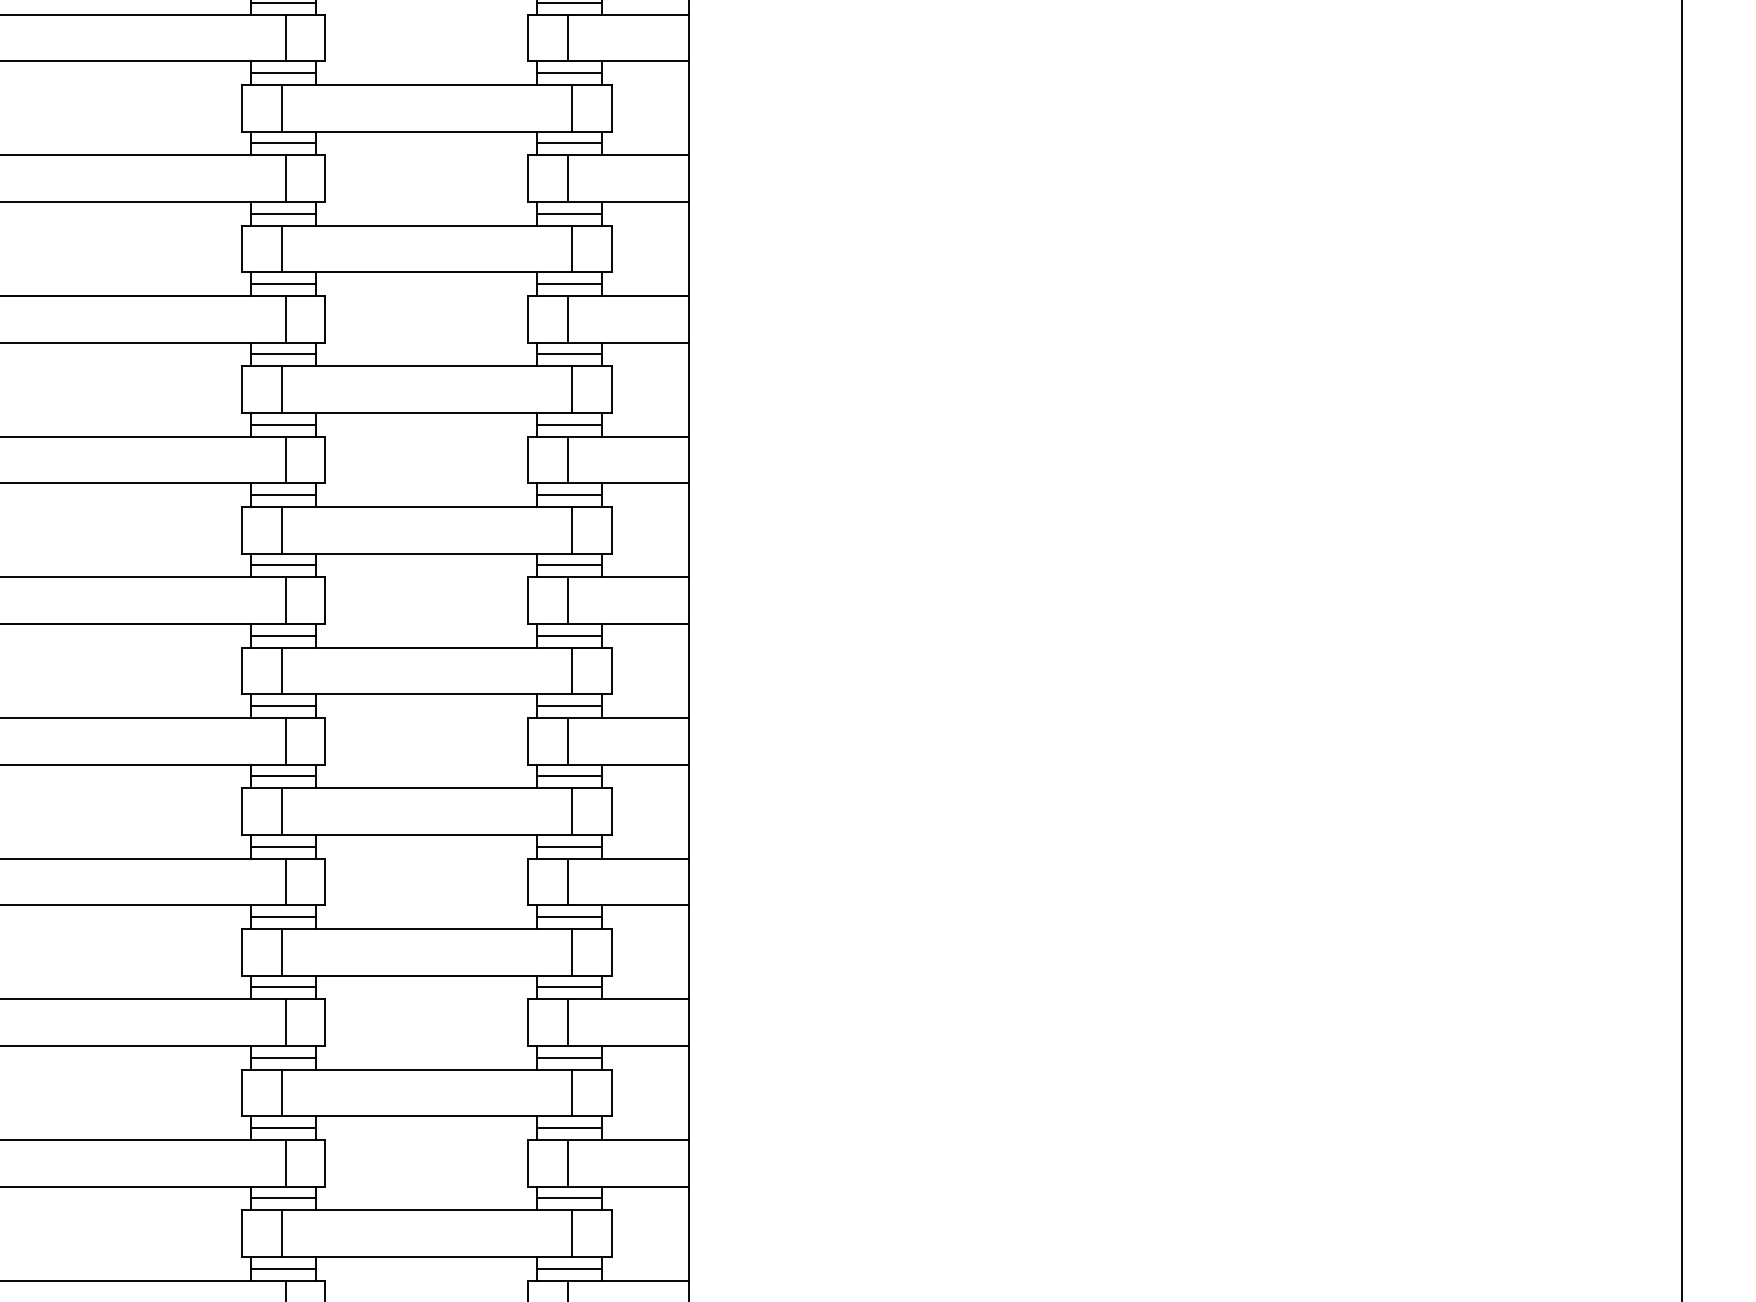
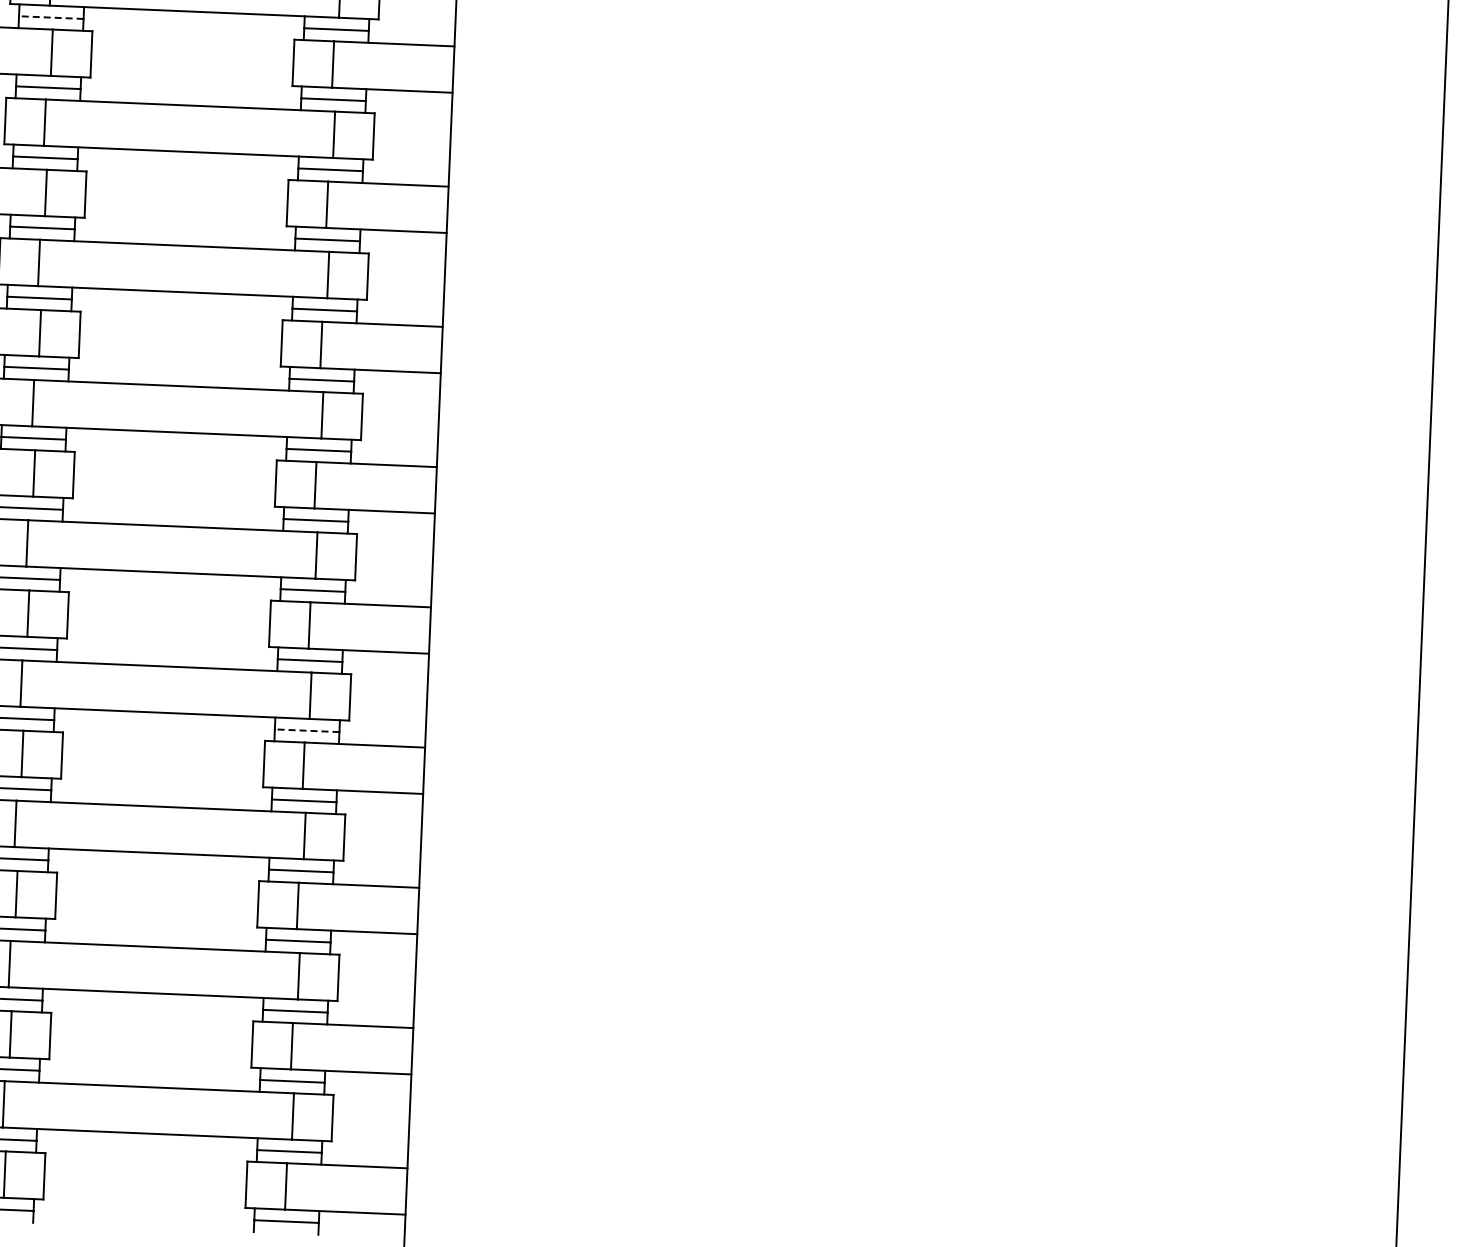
line: (283, 143) -> (51, 17), solid -> dashed
line: (569, 846) -> (306, 730), solid -> dashed

